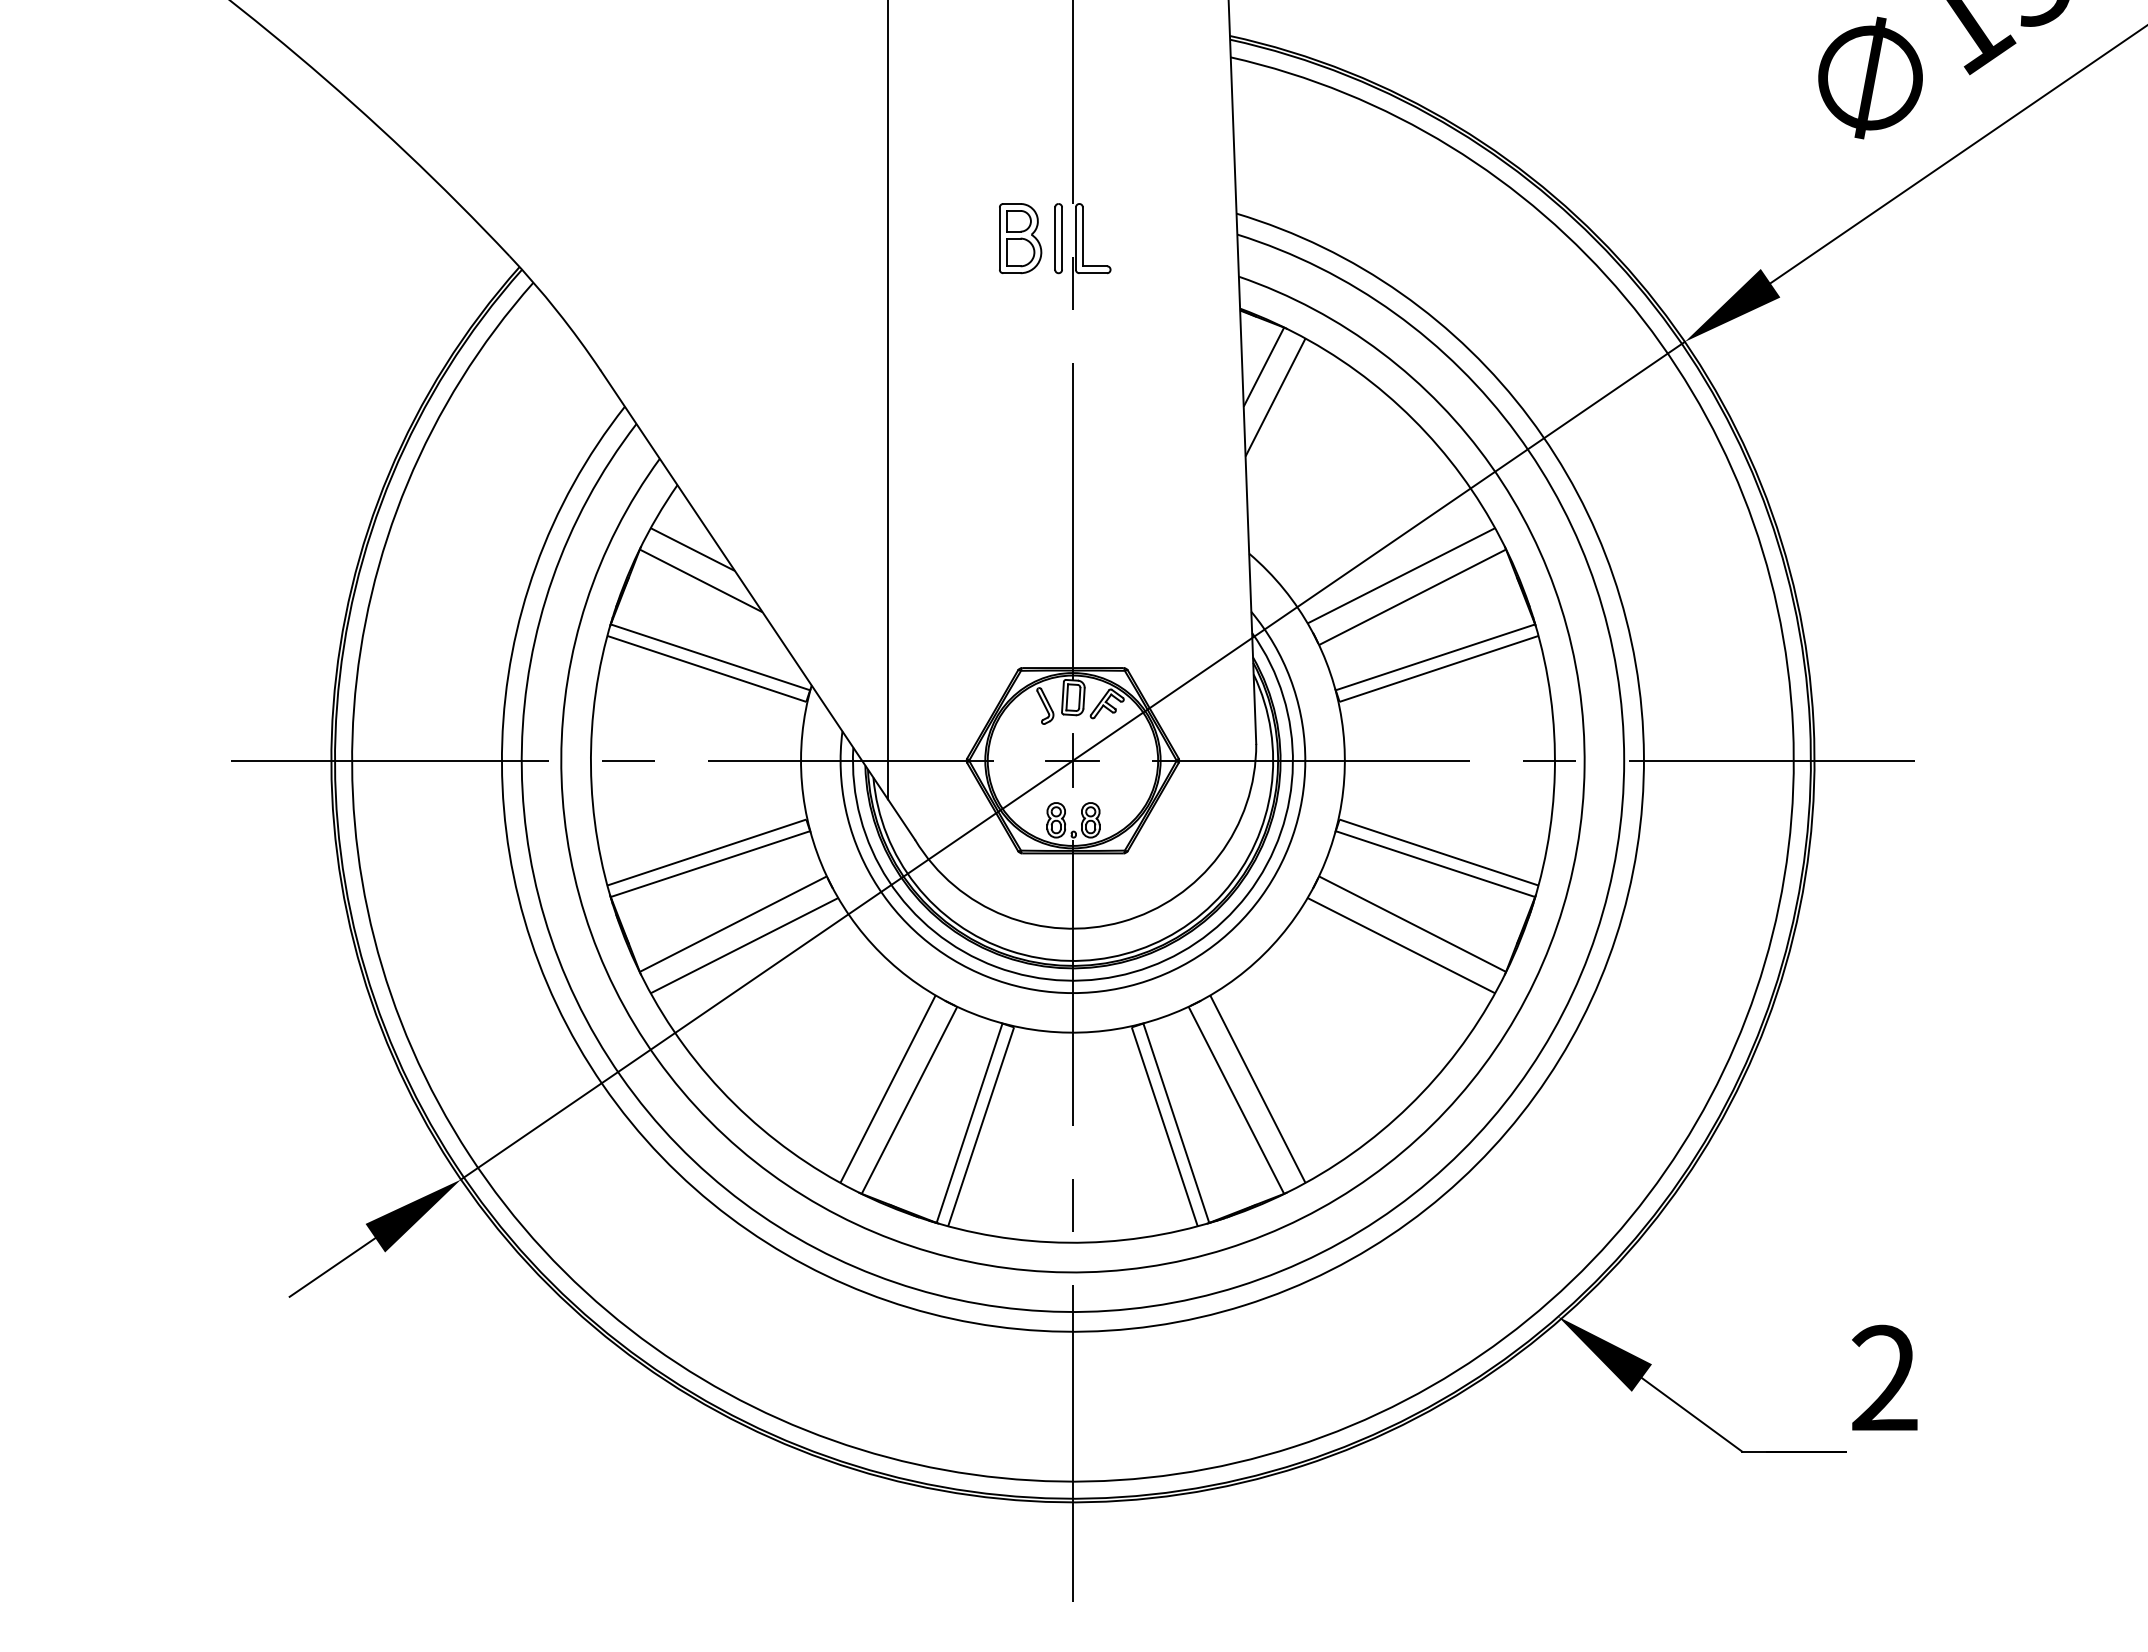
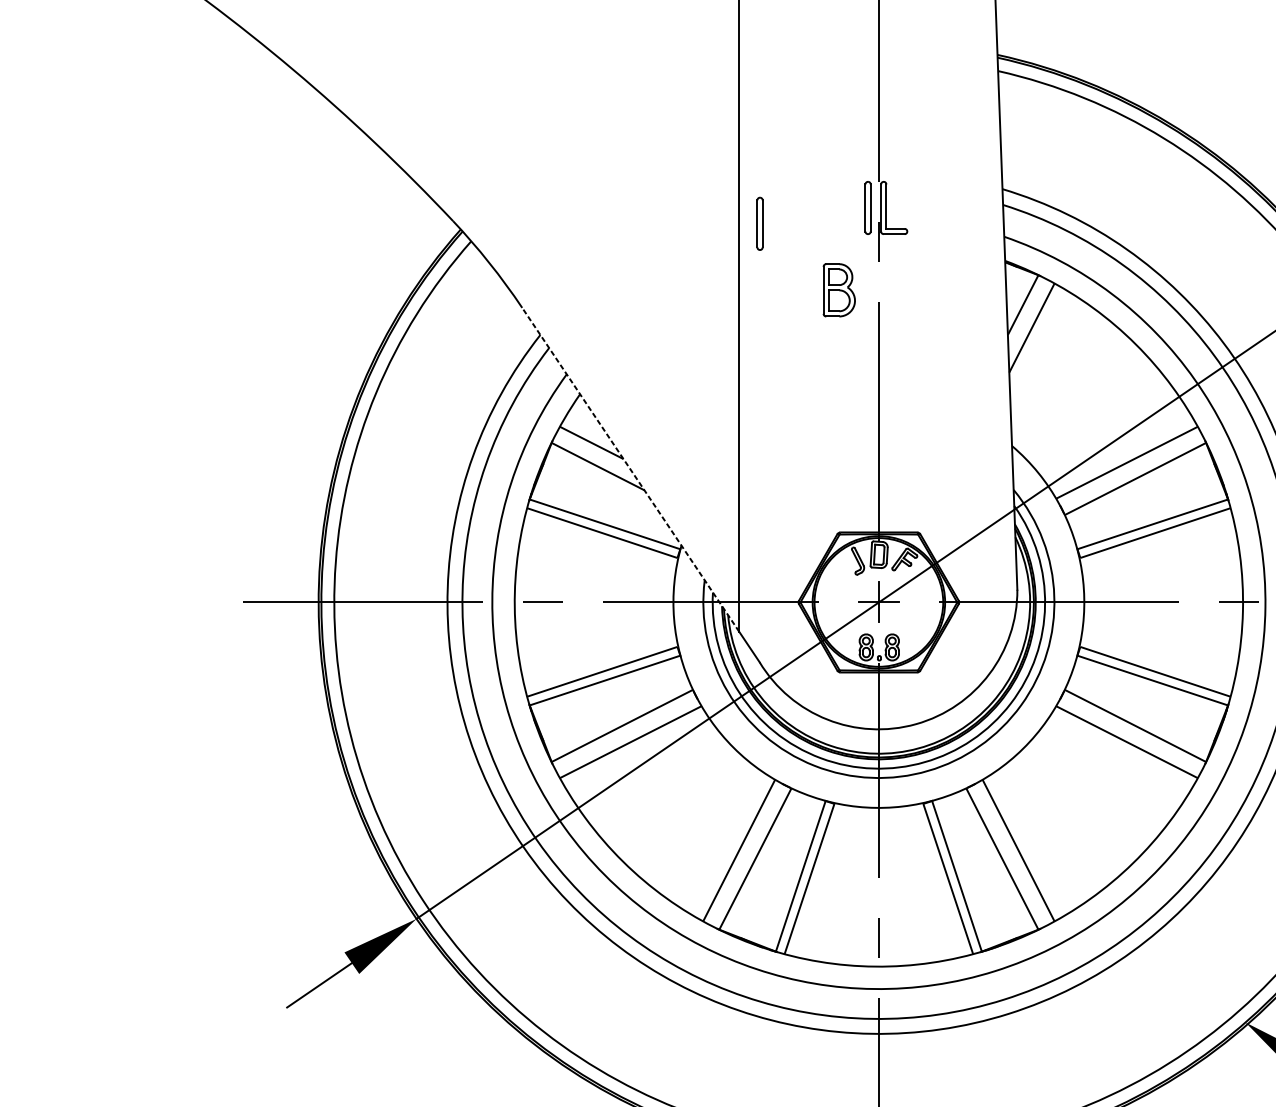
part: (1020, 238) -> (839, 290), moved
part: (915, 259) -> (759, 223), added
line: (744, 585) -> (630, 470), solid -> dashed

